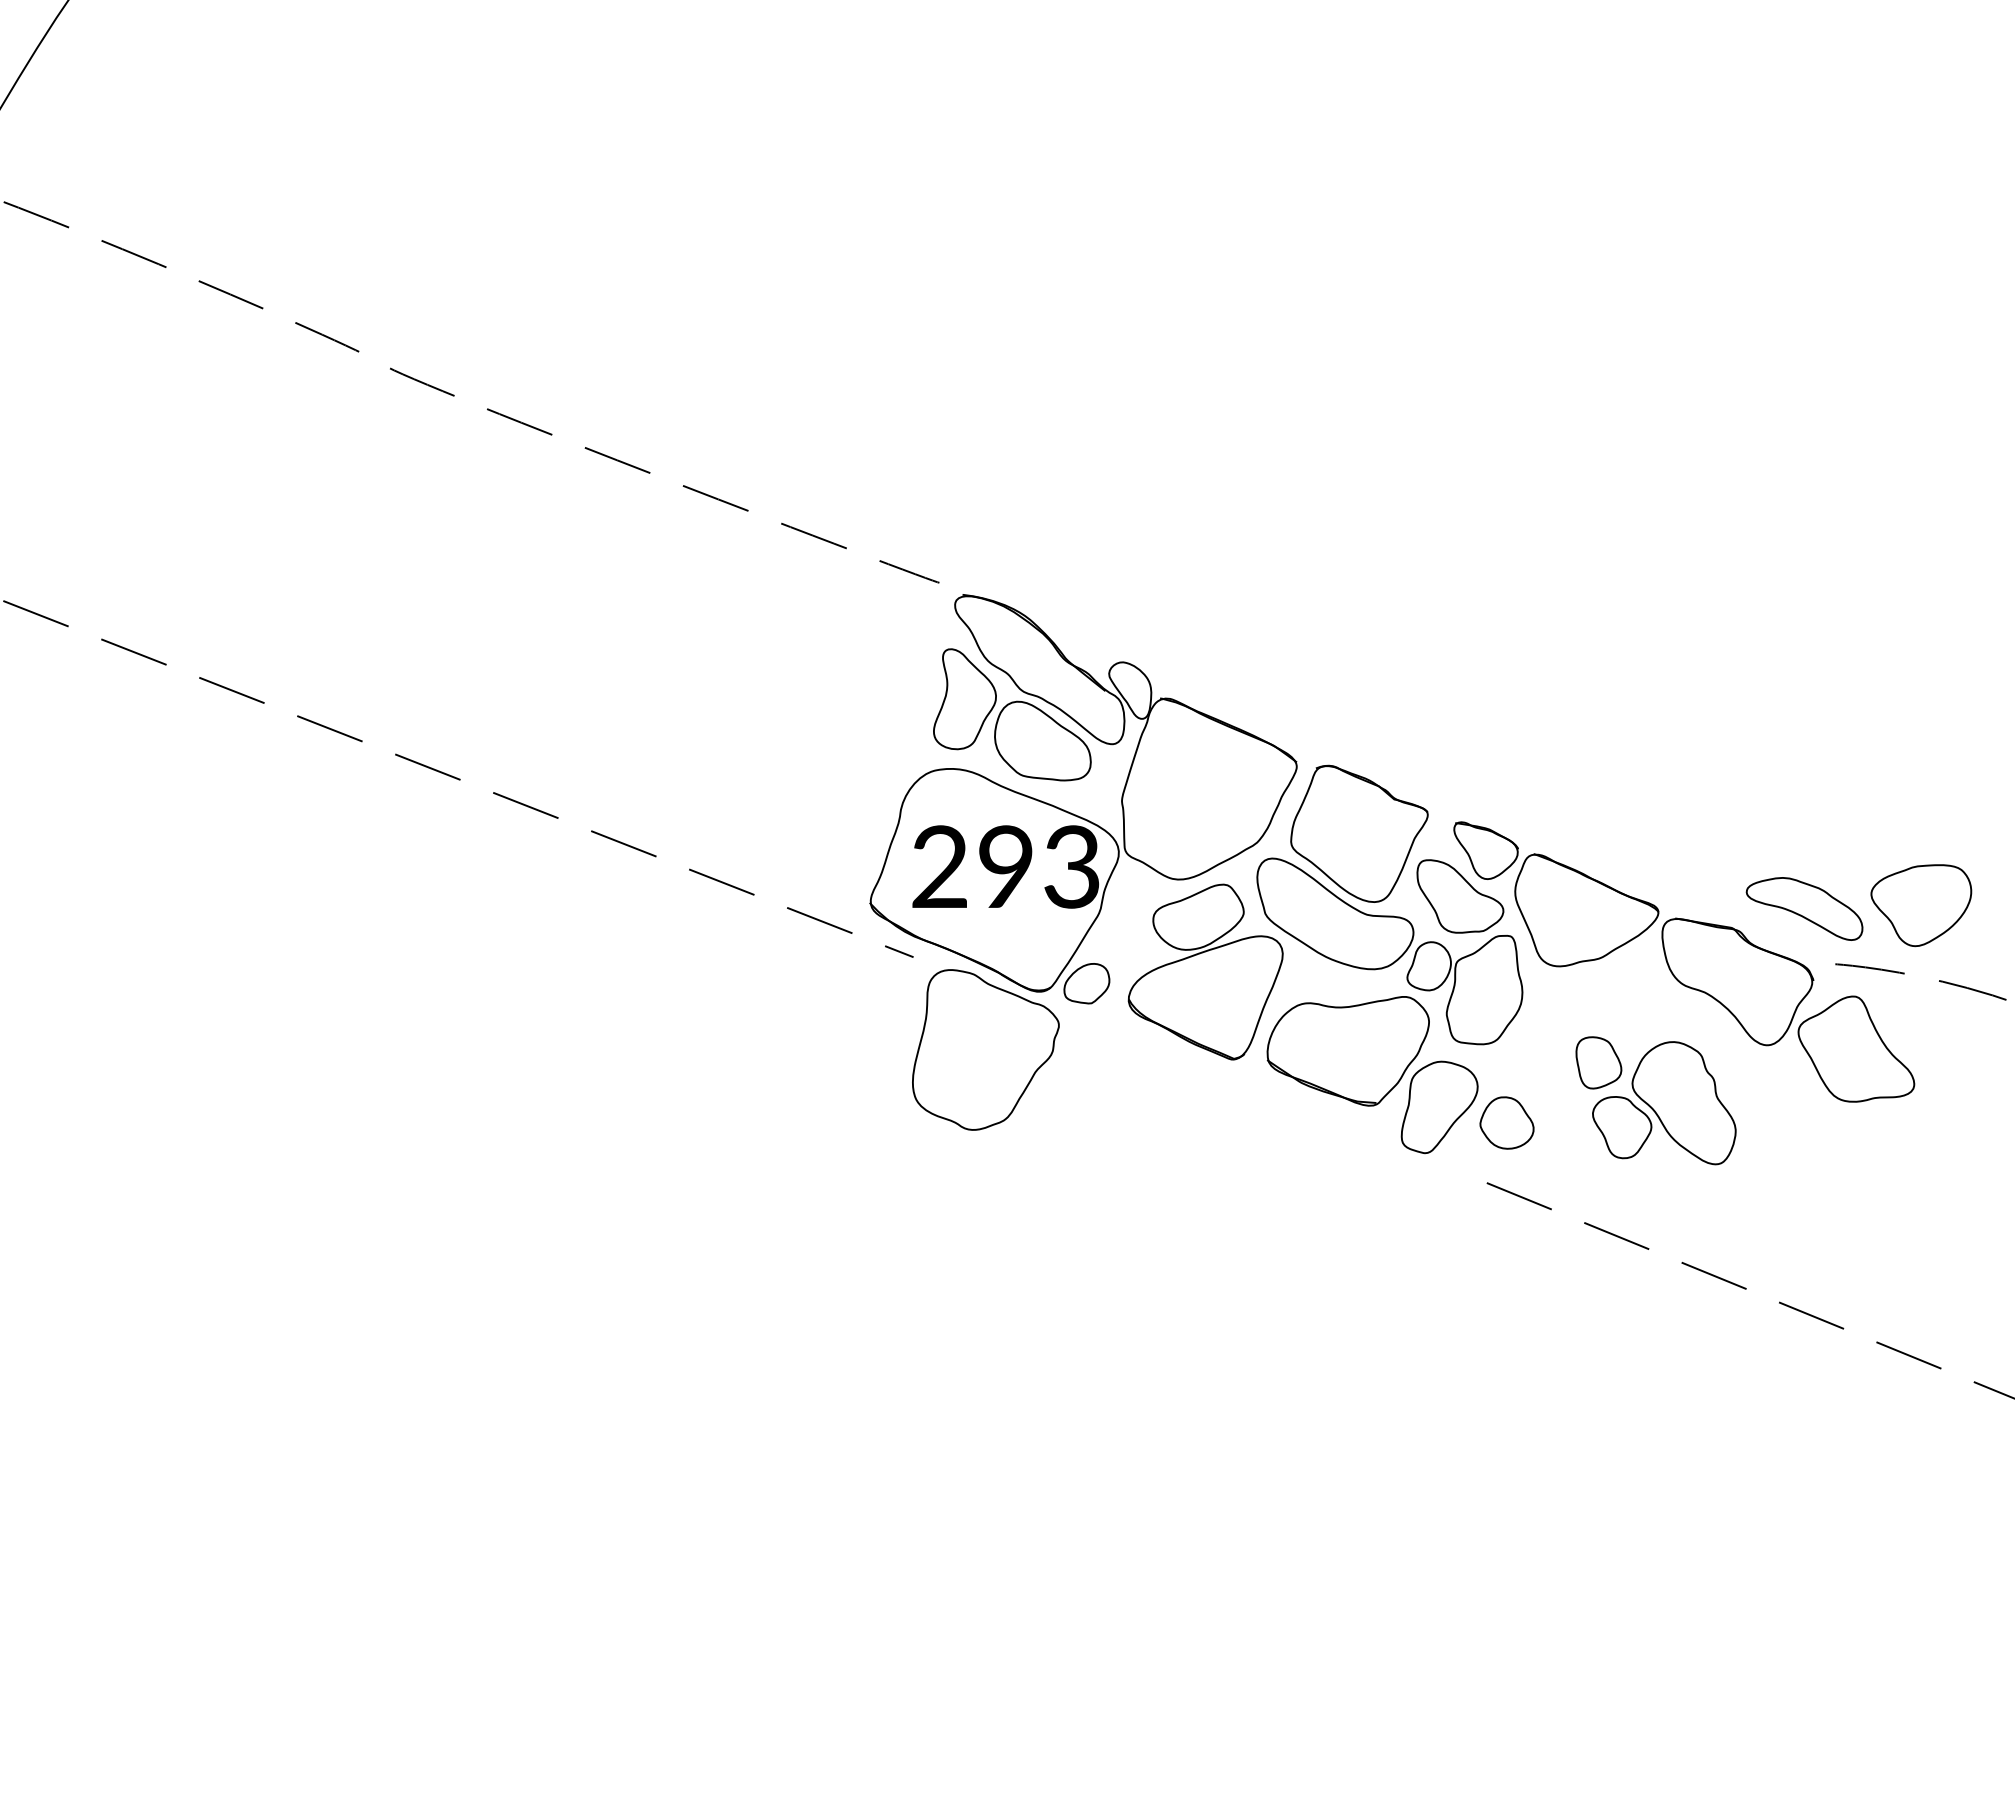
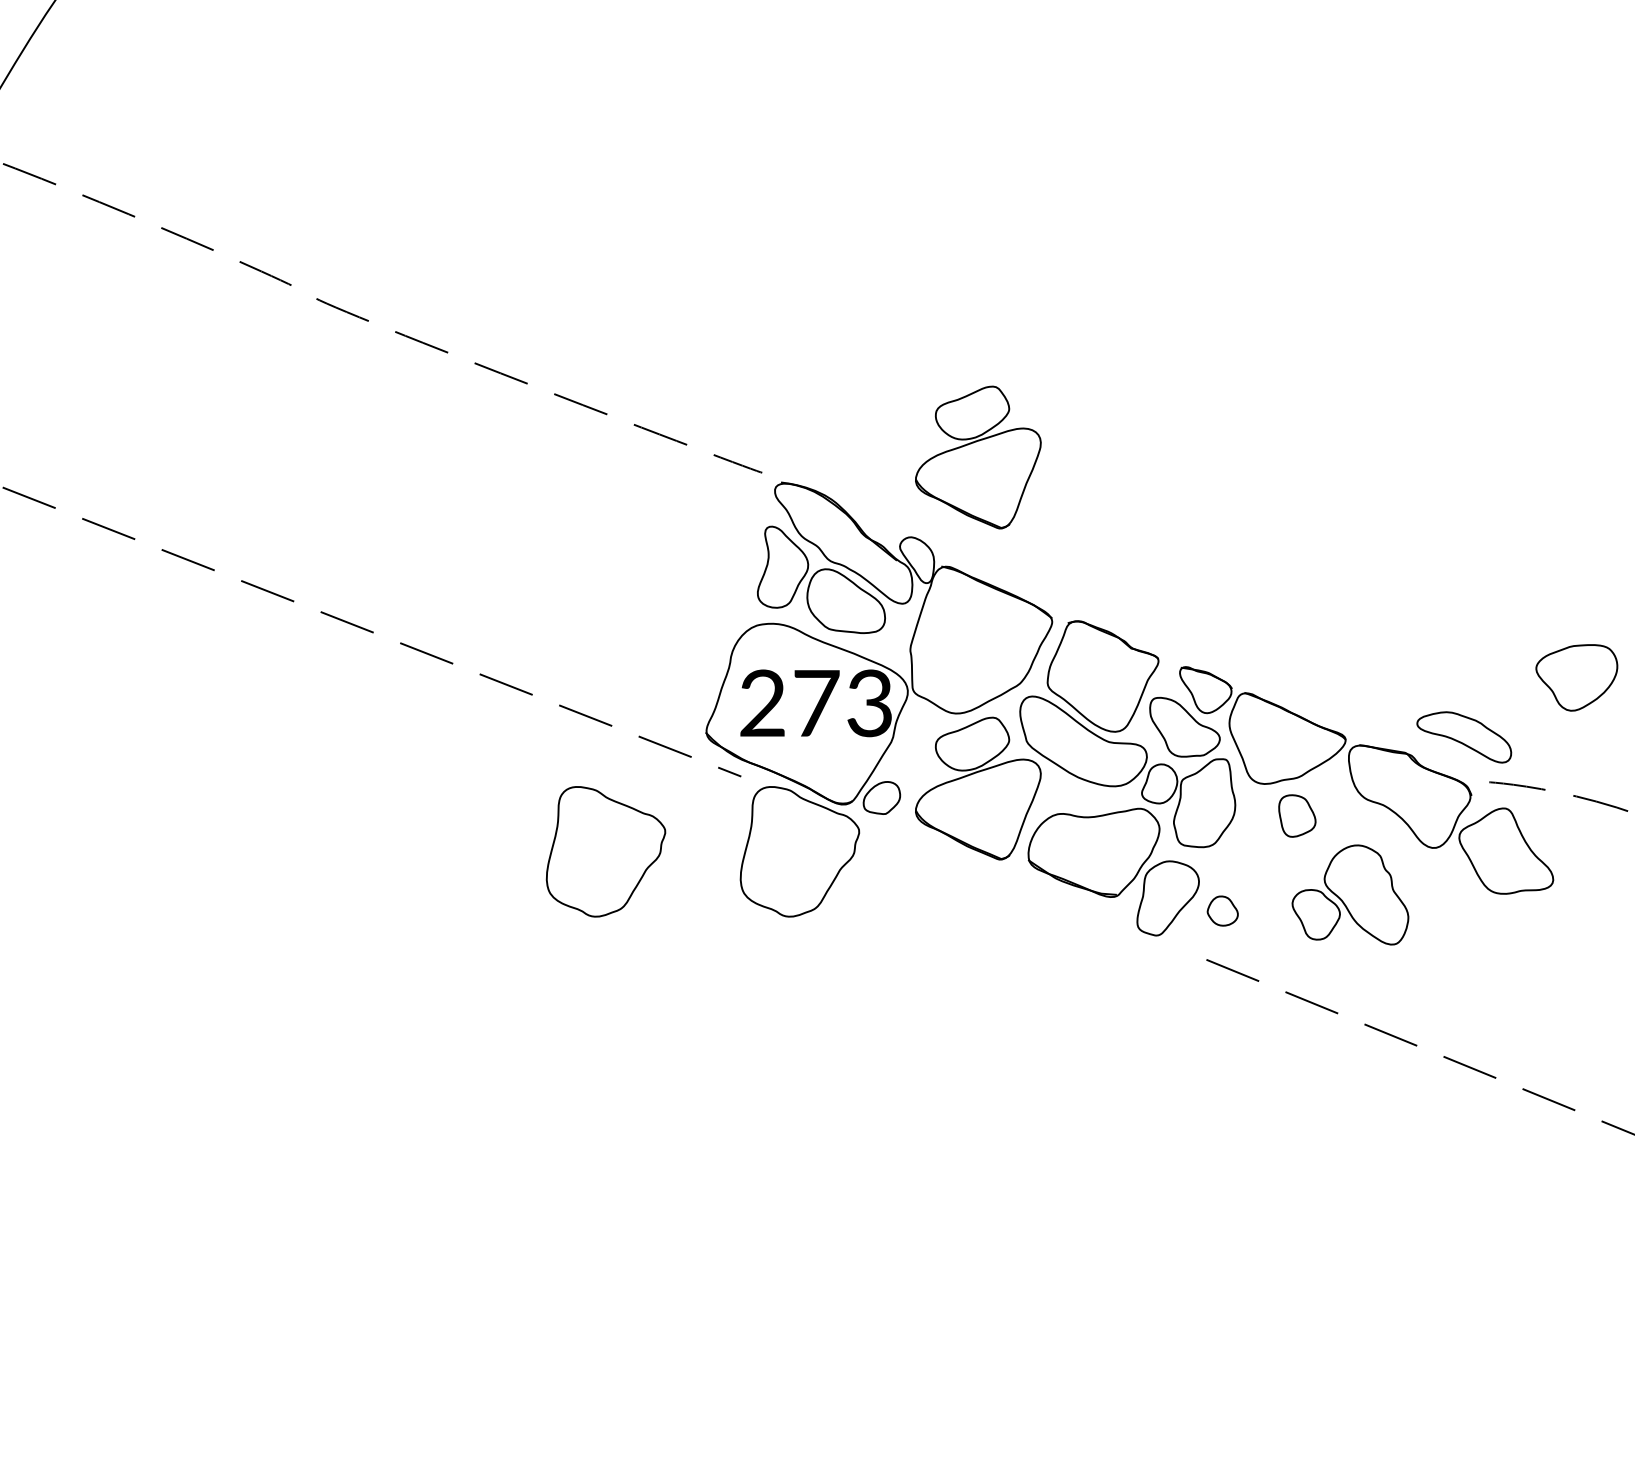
part: (1205, 563) -> (978, 457), added
text: (1006, 866) -> (816, 702), 293 -> 273
part: (1921, 905) -> (1576, 677), moved
part: (746, 1049) -> (605, 851), added
part: (1598, 1062) -> (1297, 815), moved
part: (1506, 1122) -> (1222, 910), size x0.7

